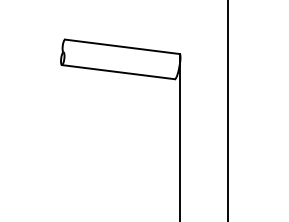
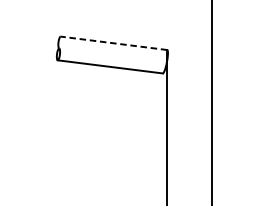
line: (122, 46) -> (114, 43), solid -> dashed

